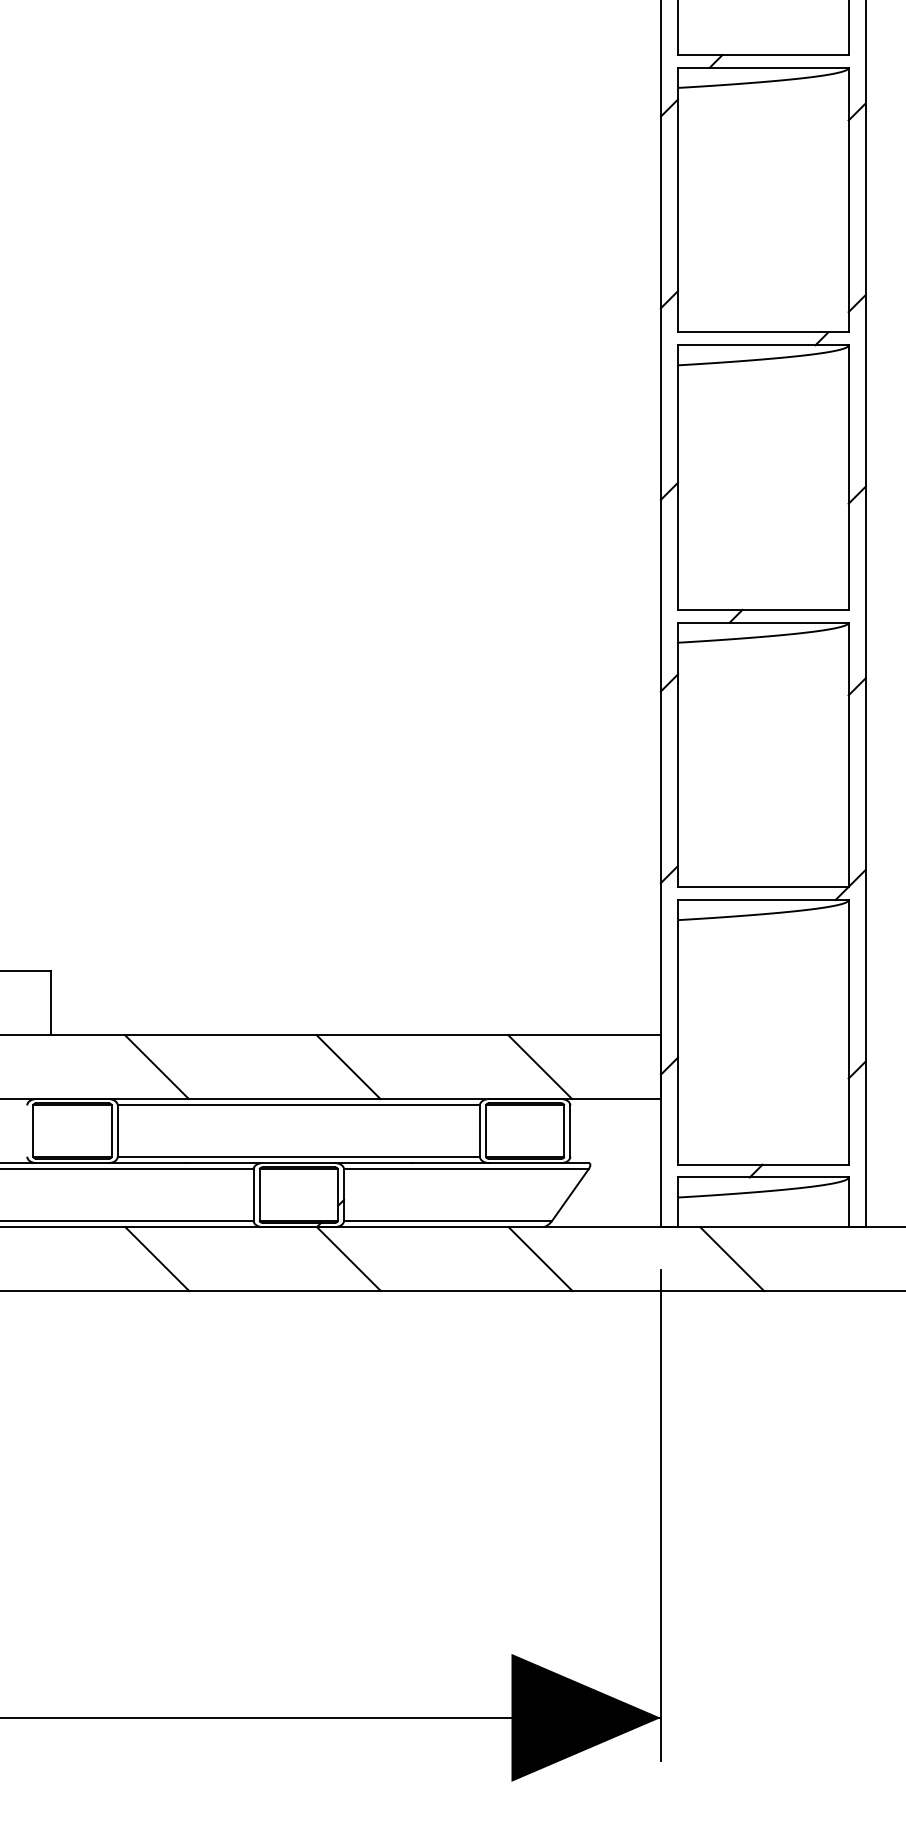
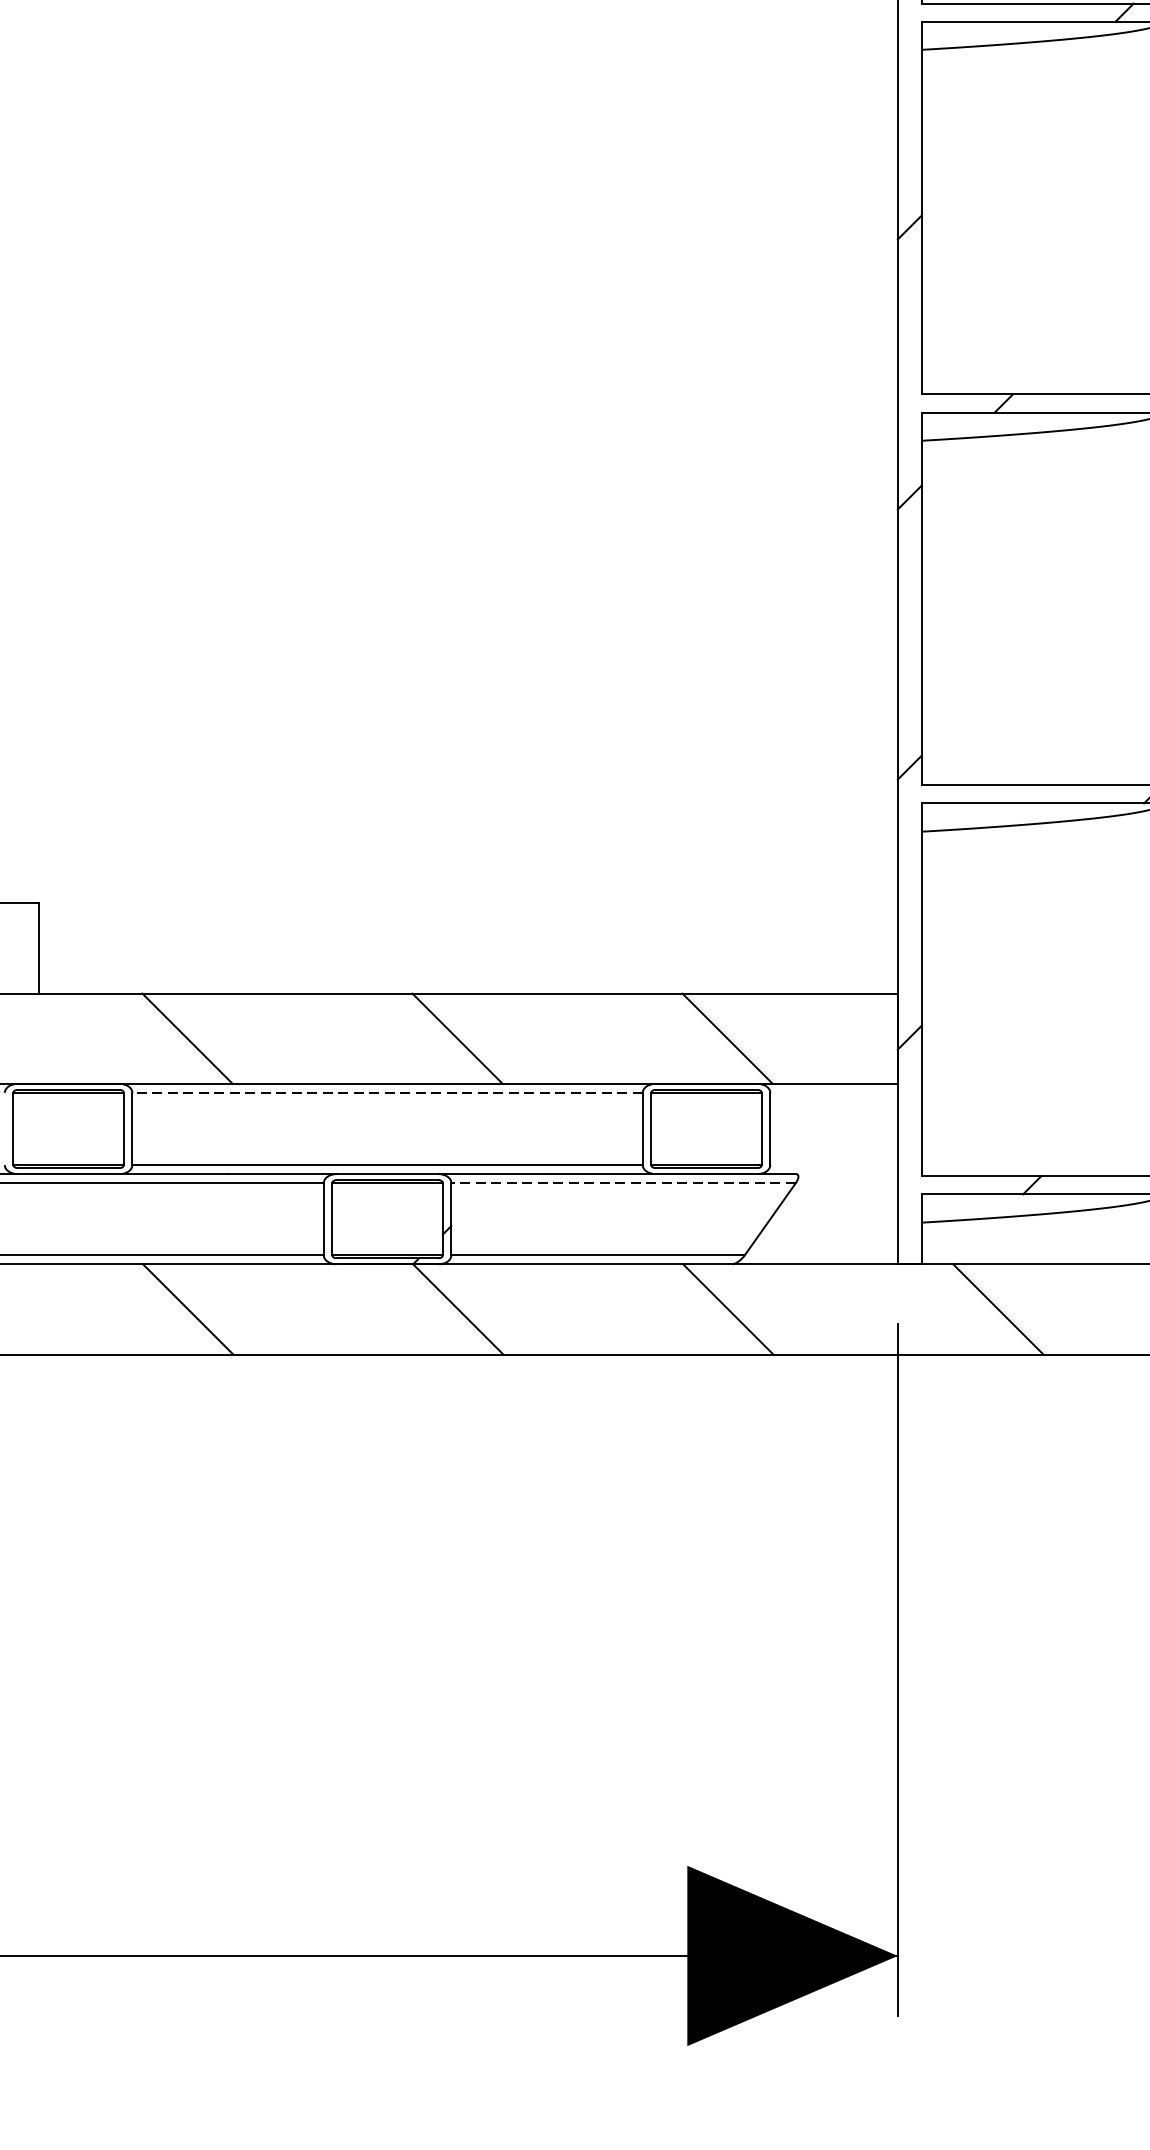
line: (298, 1105) -> (387, 1092), solid -> dashed
line: (465, 1169) -> (622, 1183), solid -> dashed

